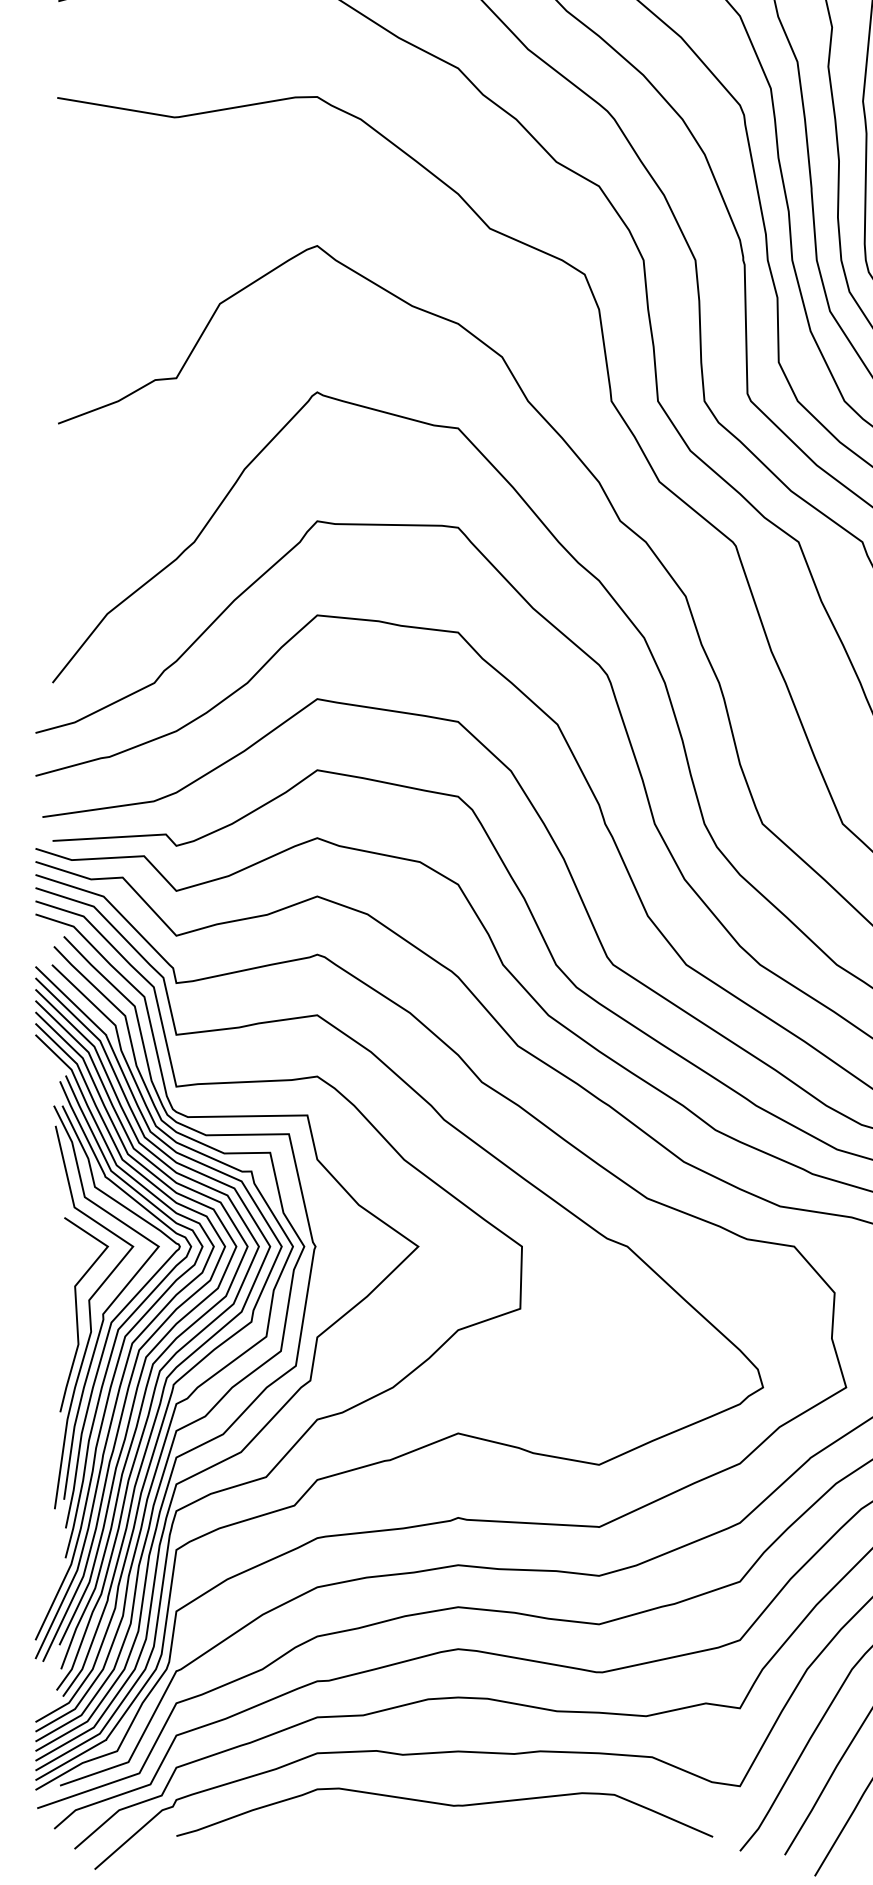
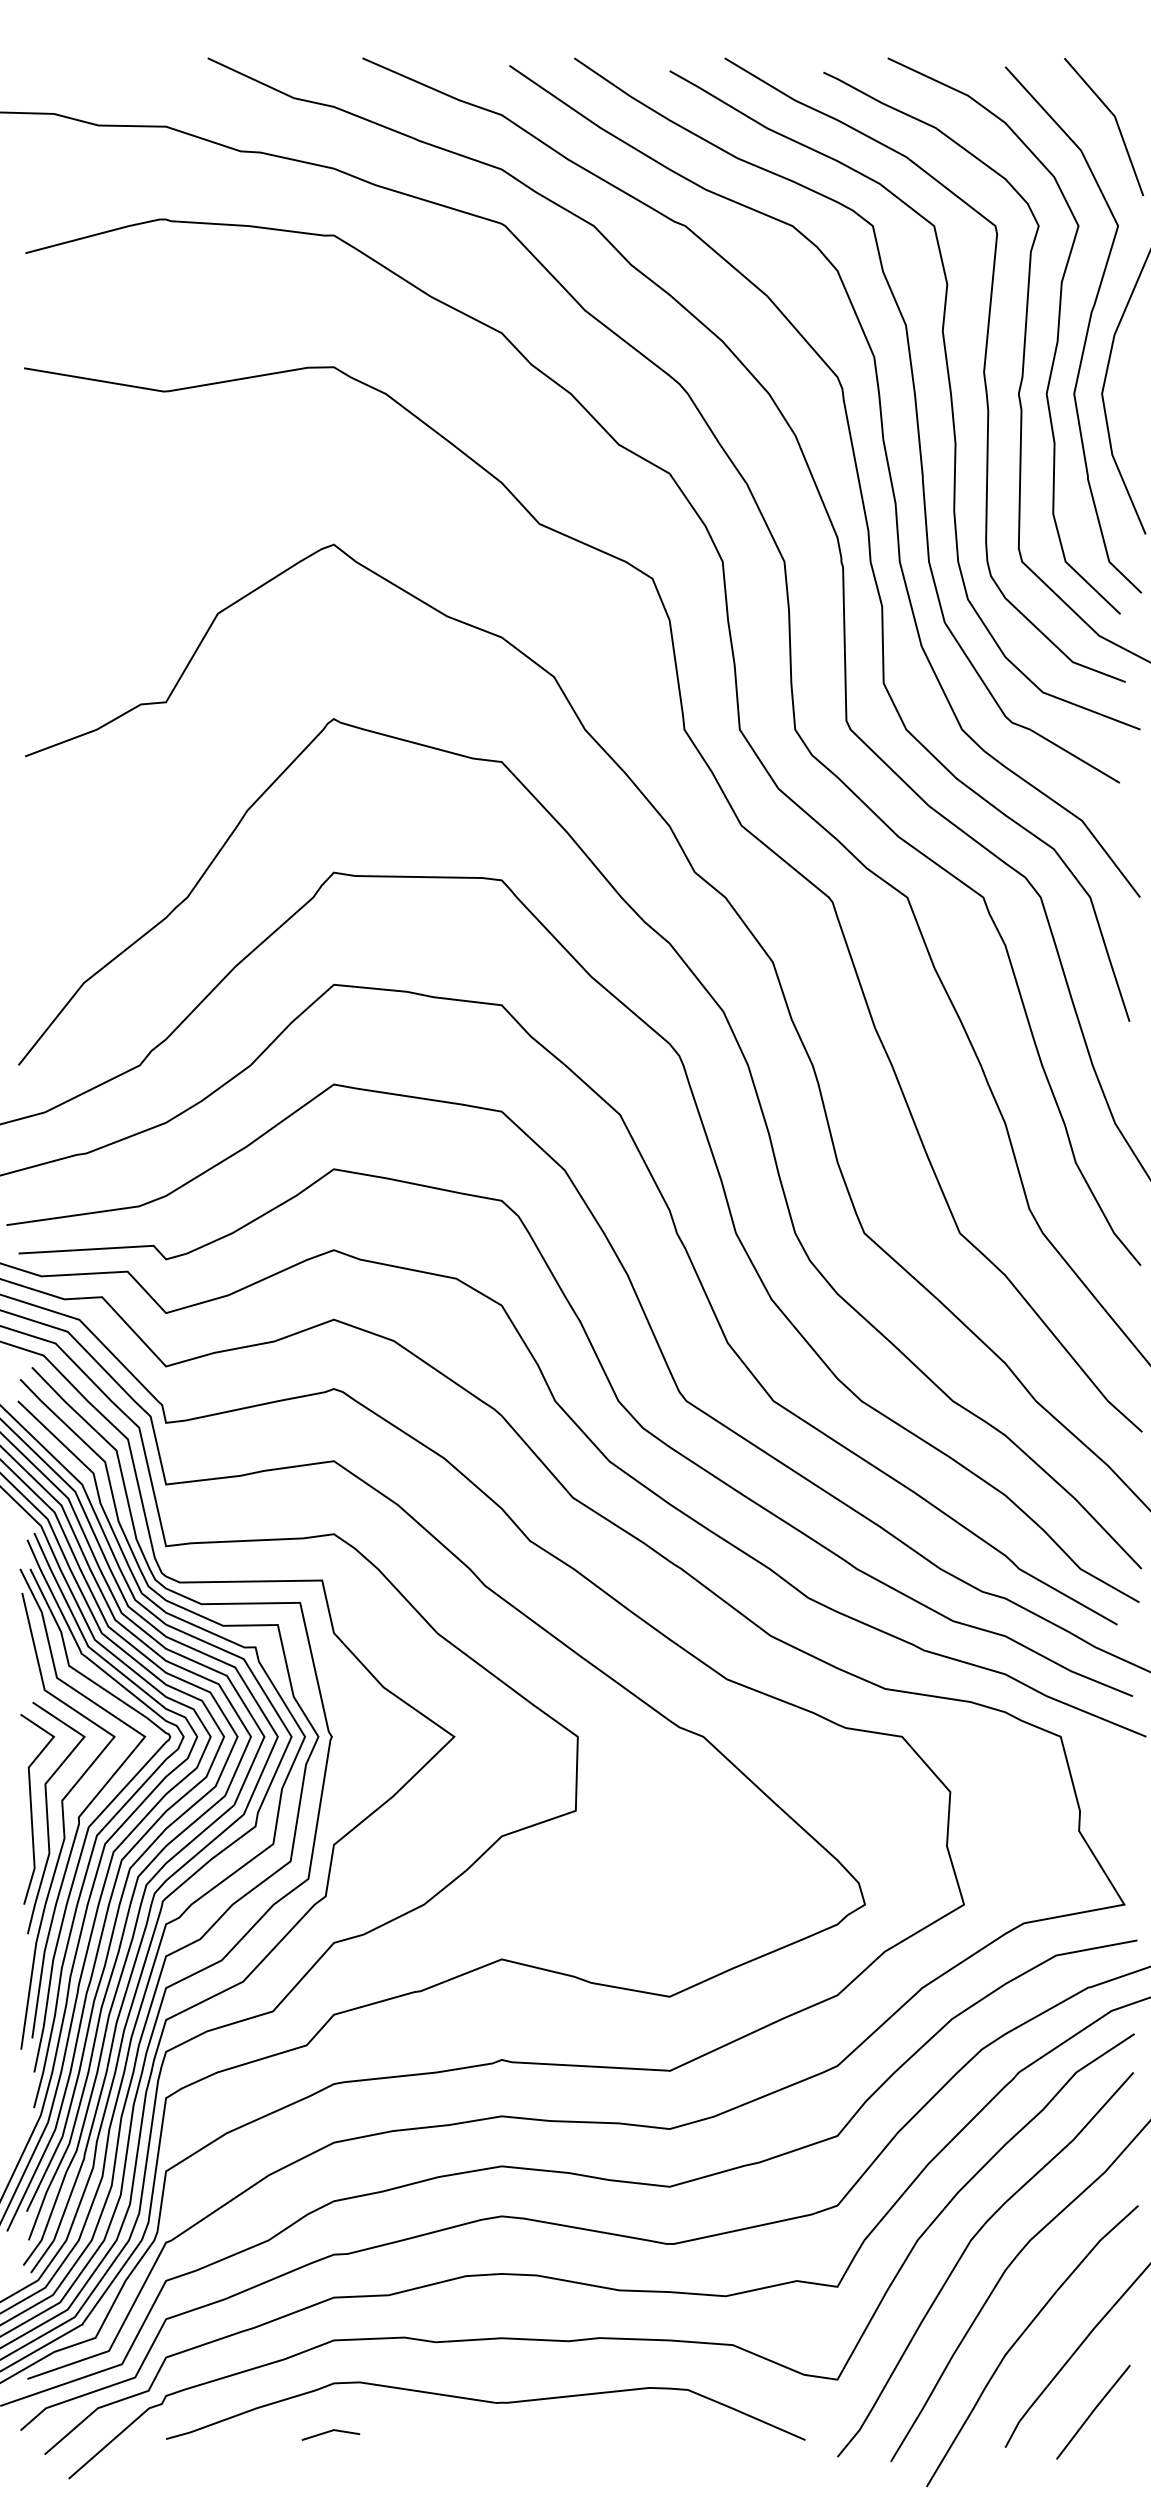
line: (64, 1307) -> (32, 1809), added
line: (314, 1830) -> (330, 2432), added

